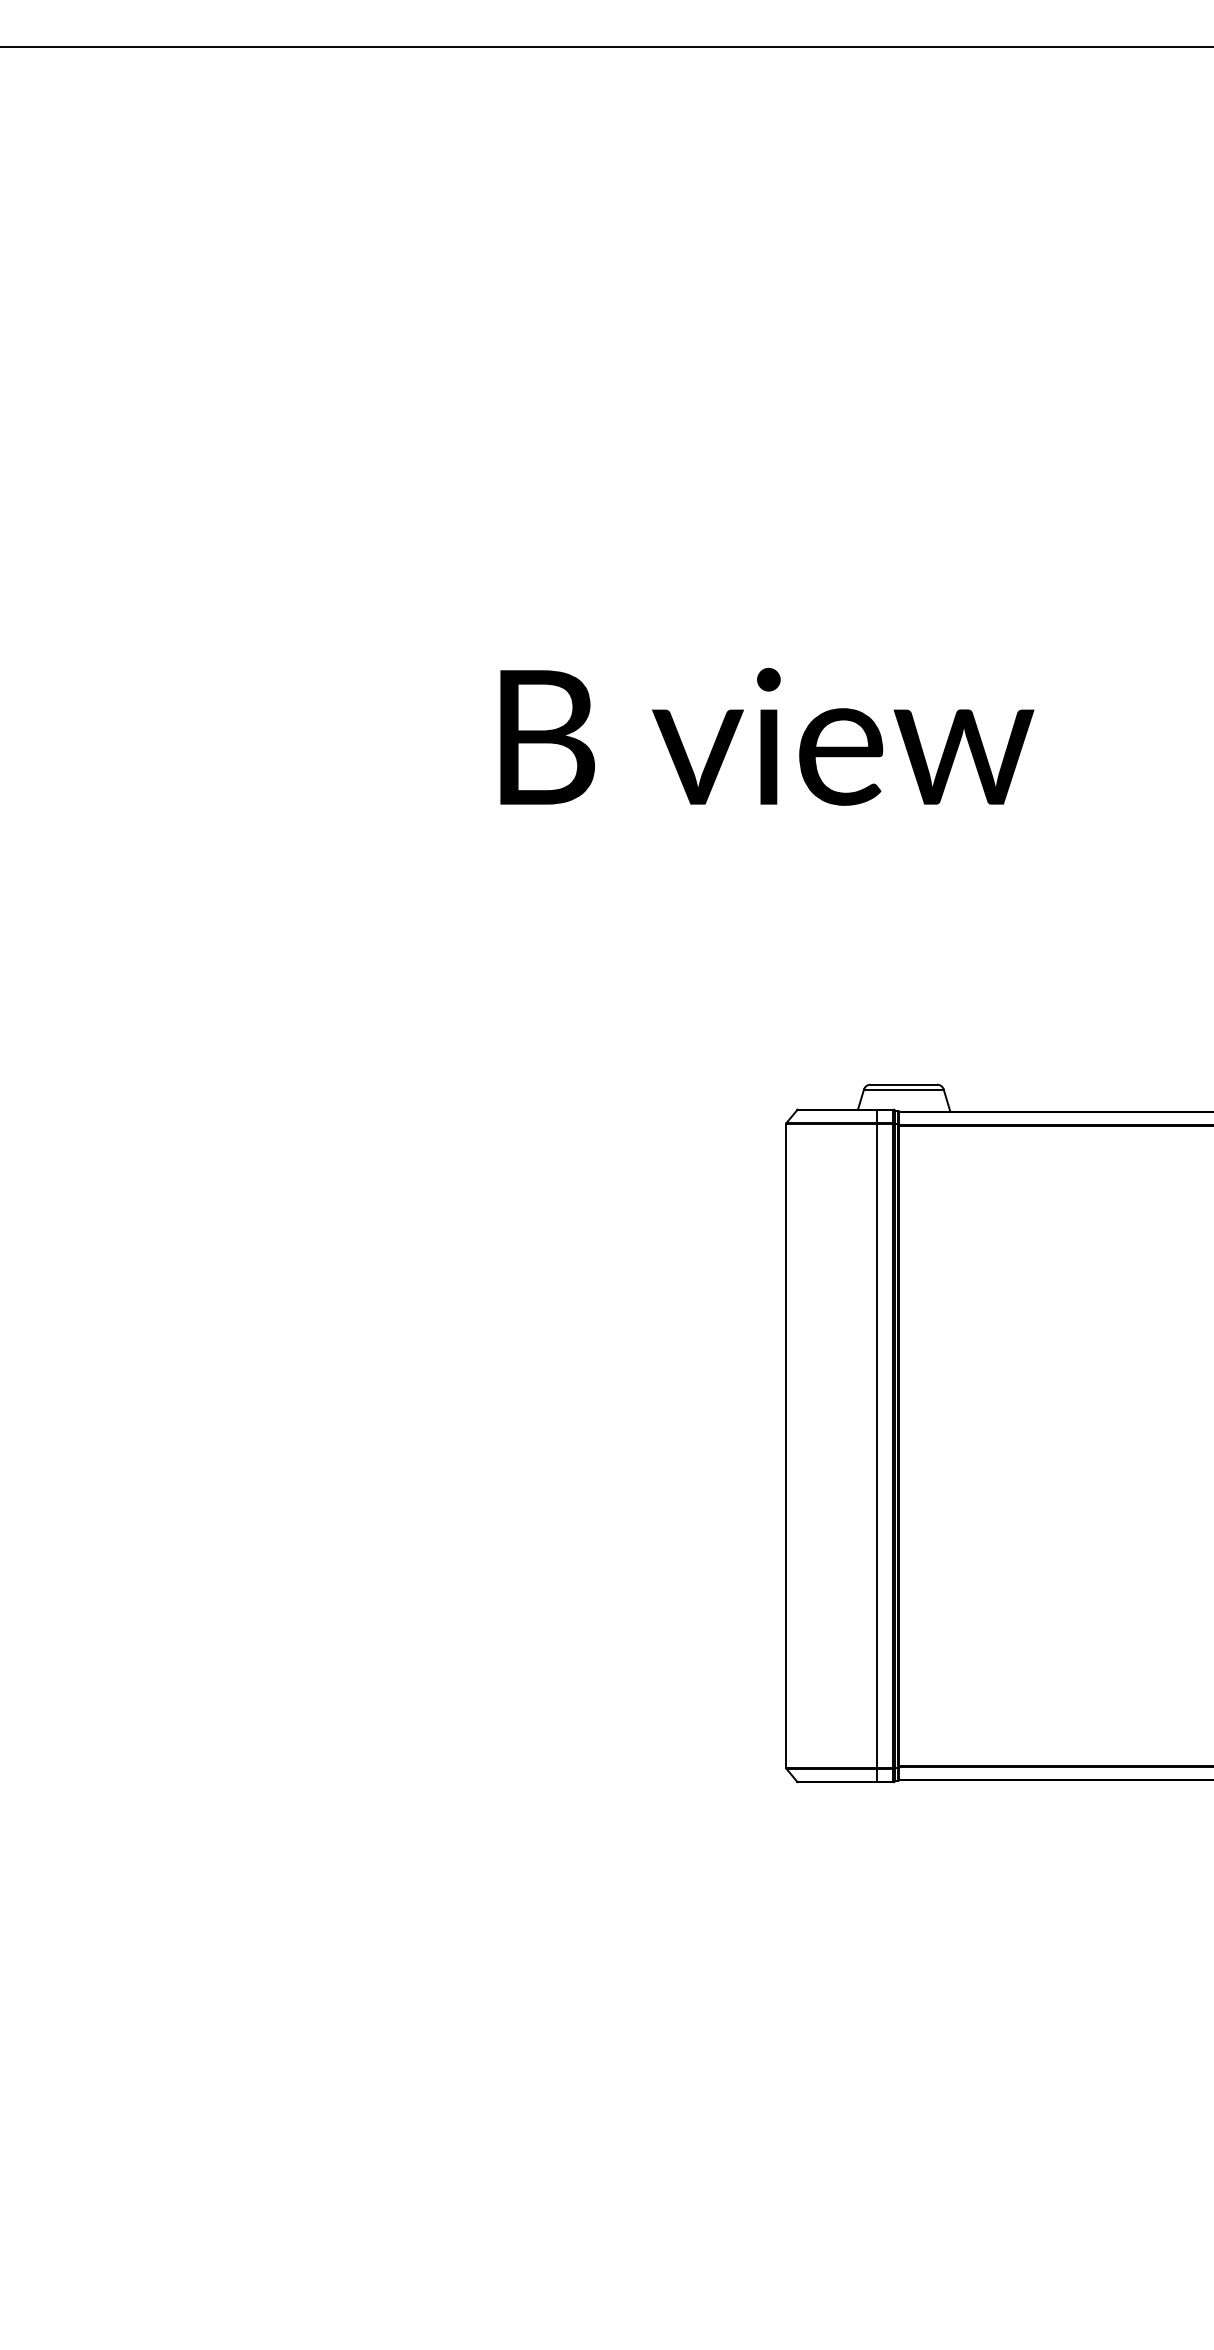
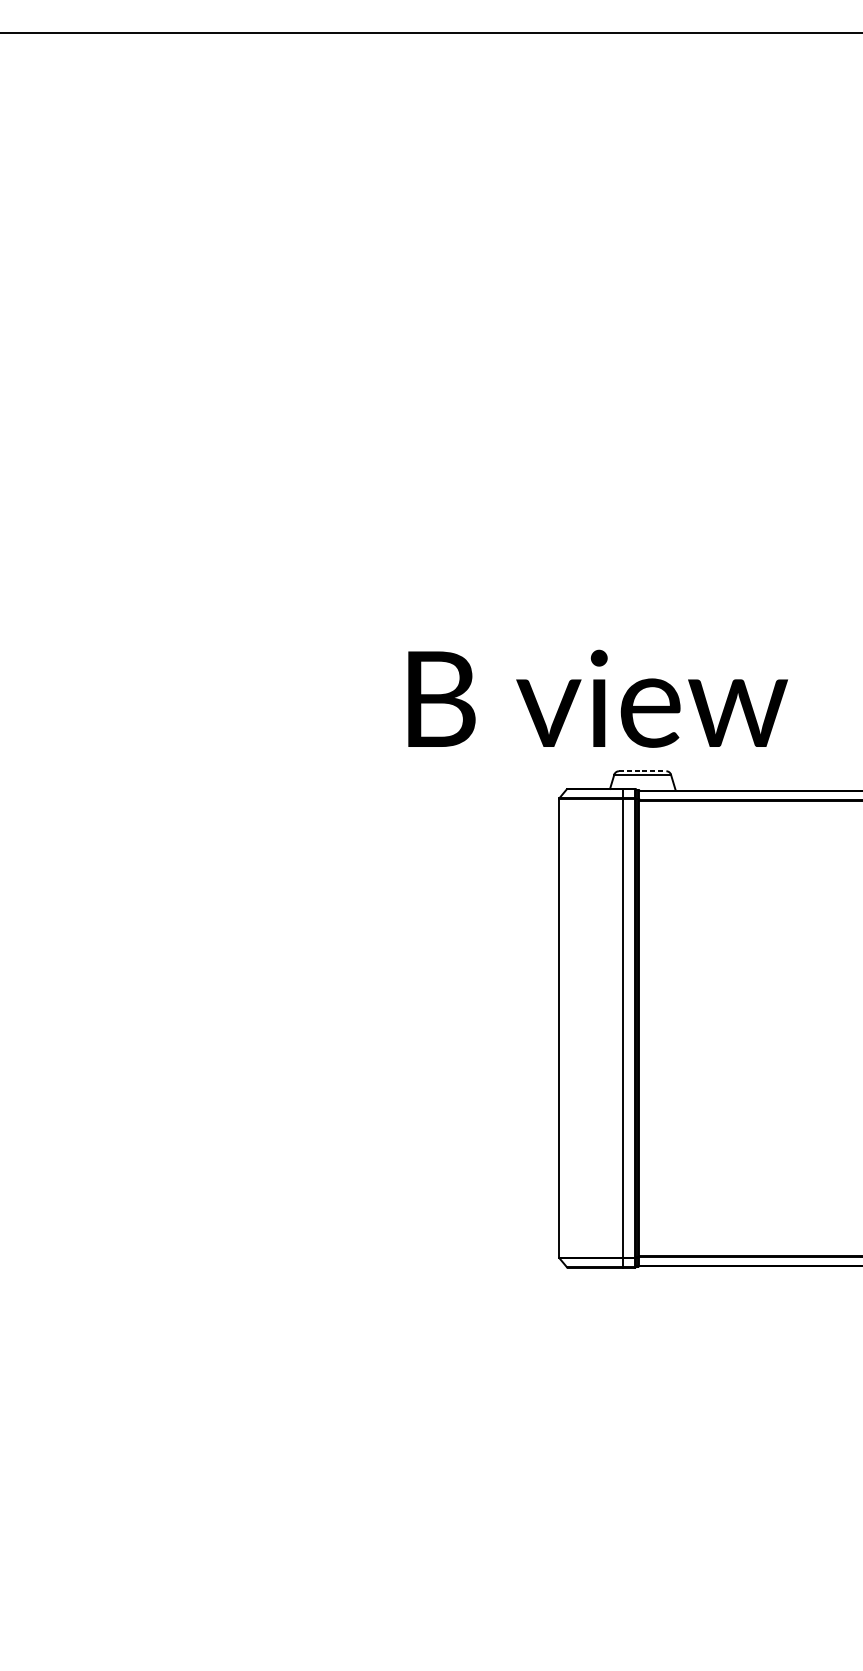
text: (767, 736) -> (598, 698), moved
line: (904, 1084) -> (643, 771), solid -> dashed

